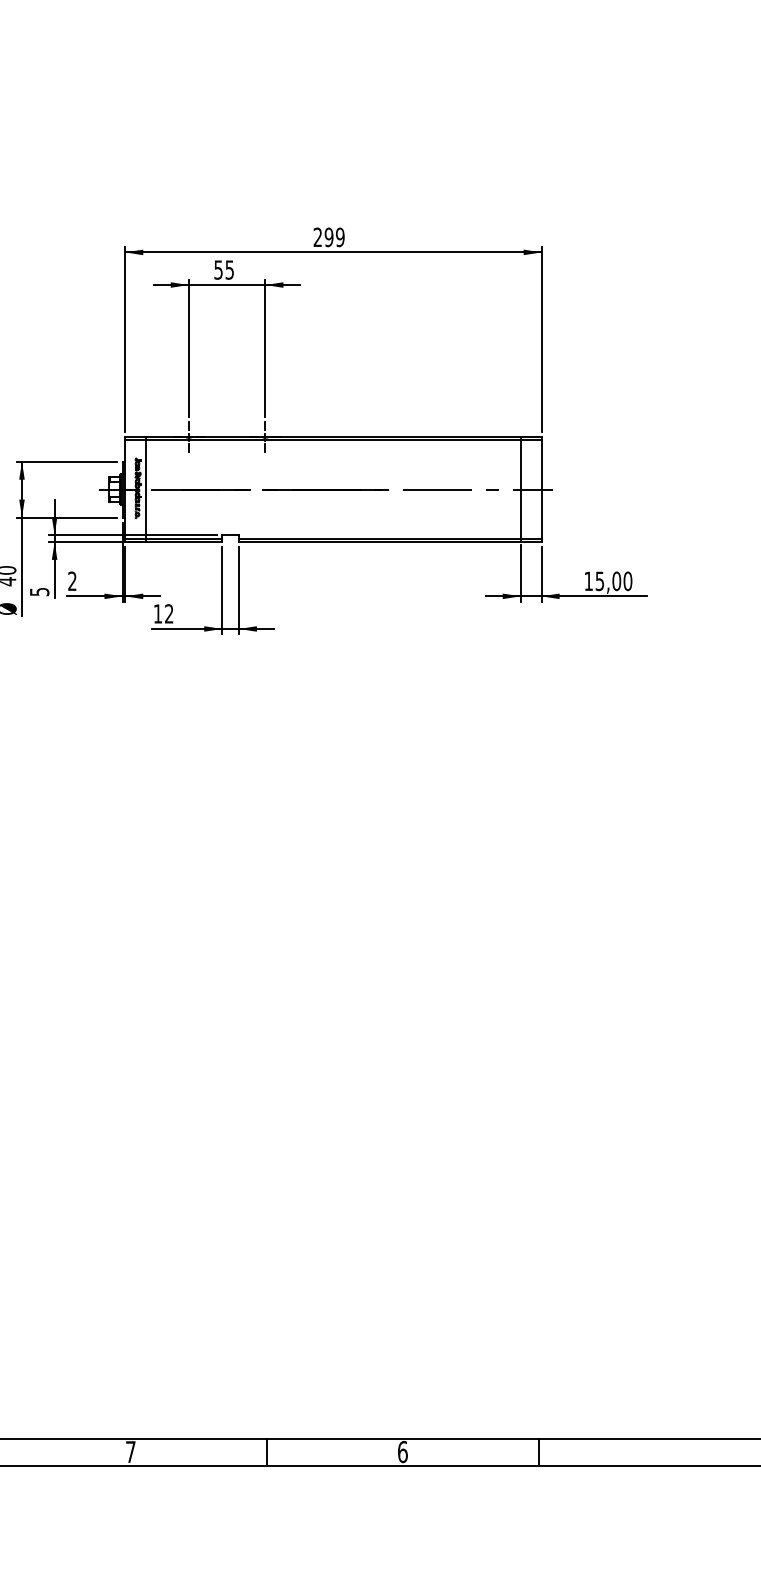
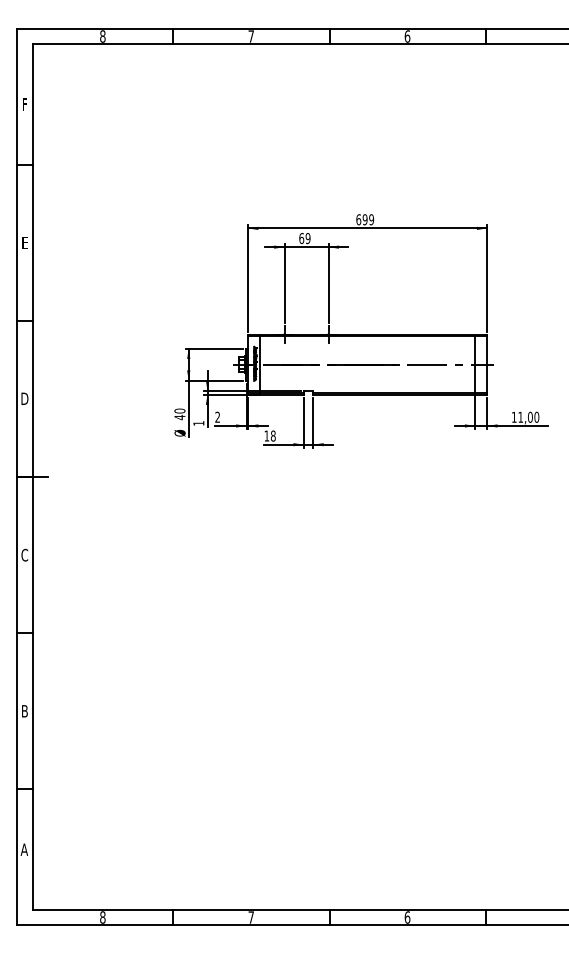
text: (317, 236) -> (358, 219), 299 -> 699
text: (223, 269) -> (304, 238), 55 -> 69
text: (599, 579) -> (520, 416), 15,00 -> 11,00
text: (38, 592) -> (198, 423), 5 -> 1
text: (167, 612) -> (272, 435), 12 -> 18

